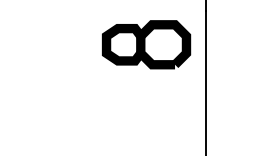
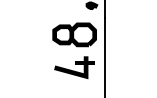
part: (146, 109) -> (74, 67), added

